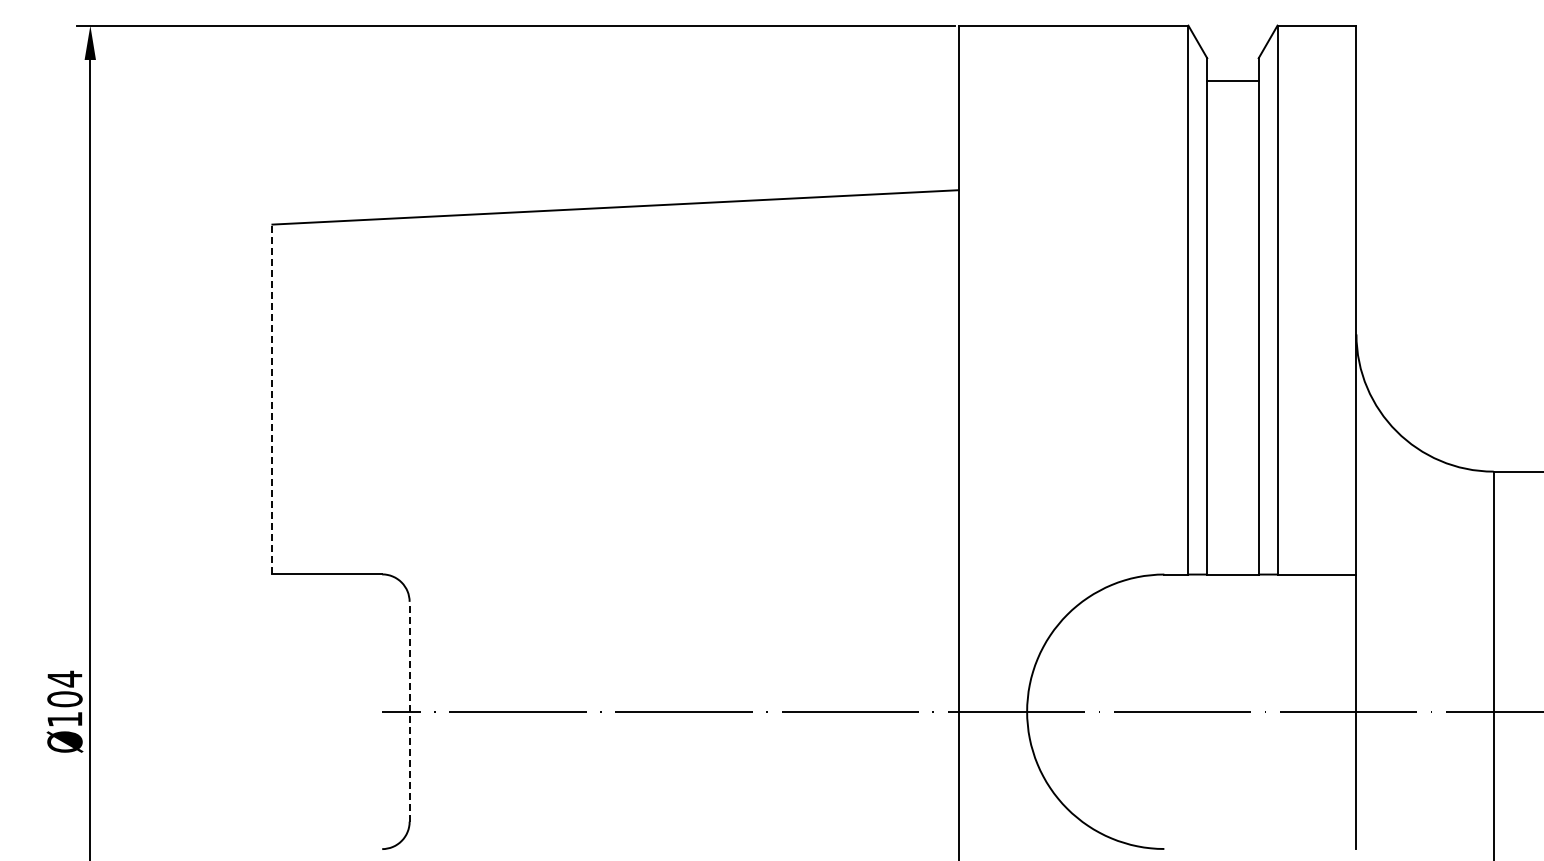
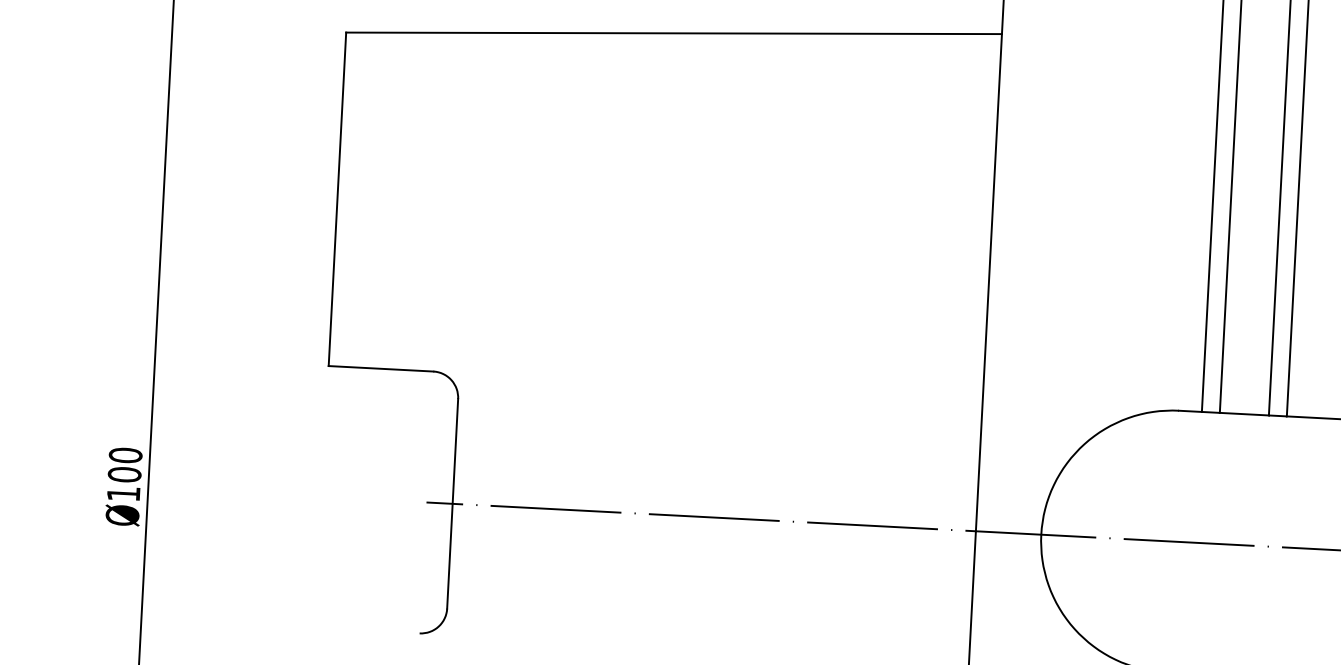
line: (272, 399) -> (337, 199), dashed -> solid
text: (64, 678) -> (125, 454), Ø104 -> Ø100
line: (409, 711) -> (452, 503), dashed -> solid

